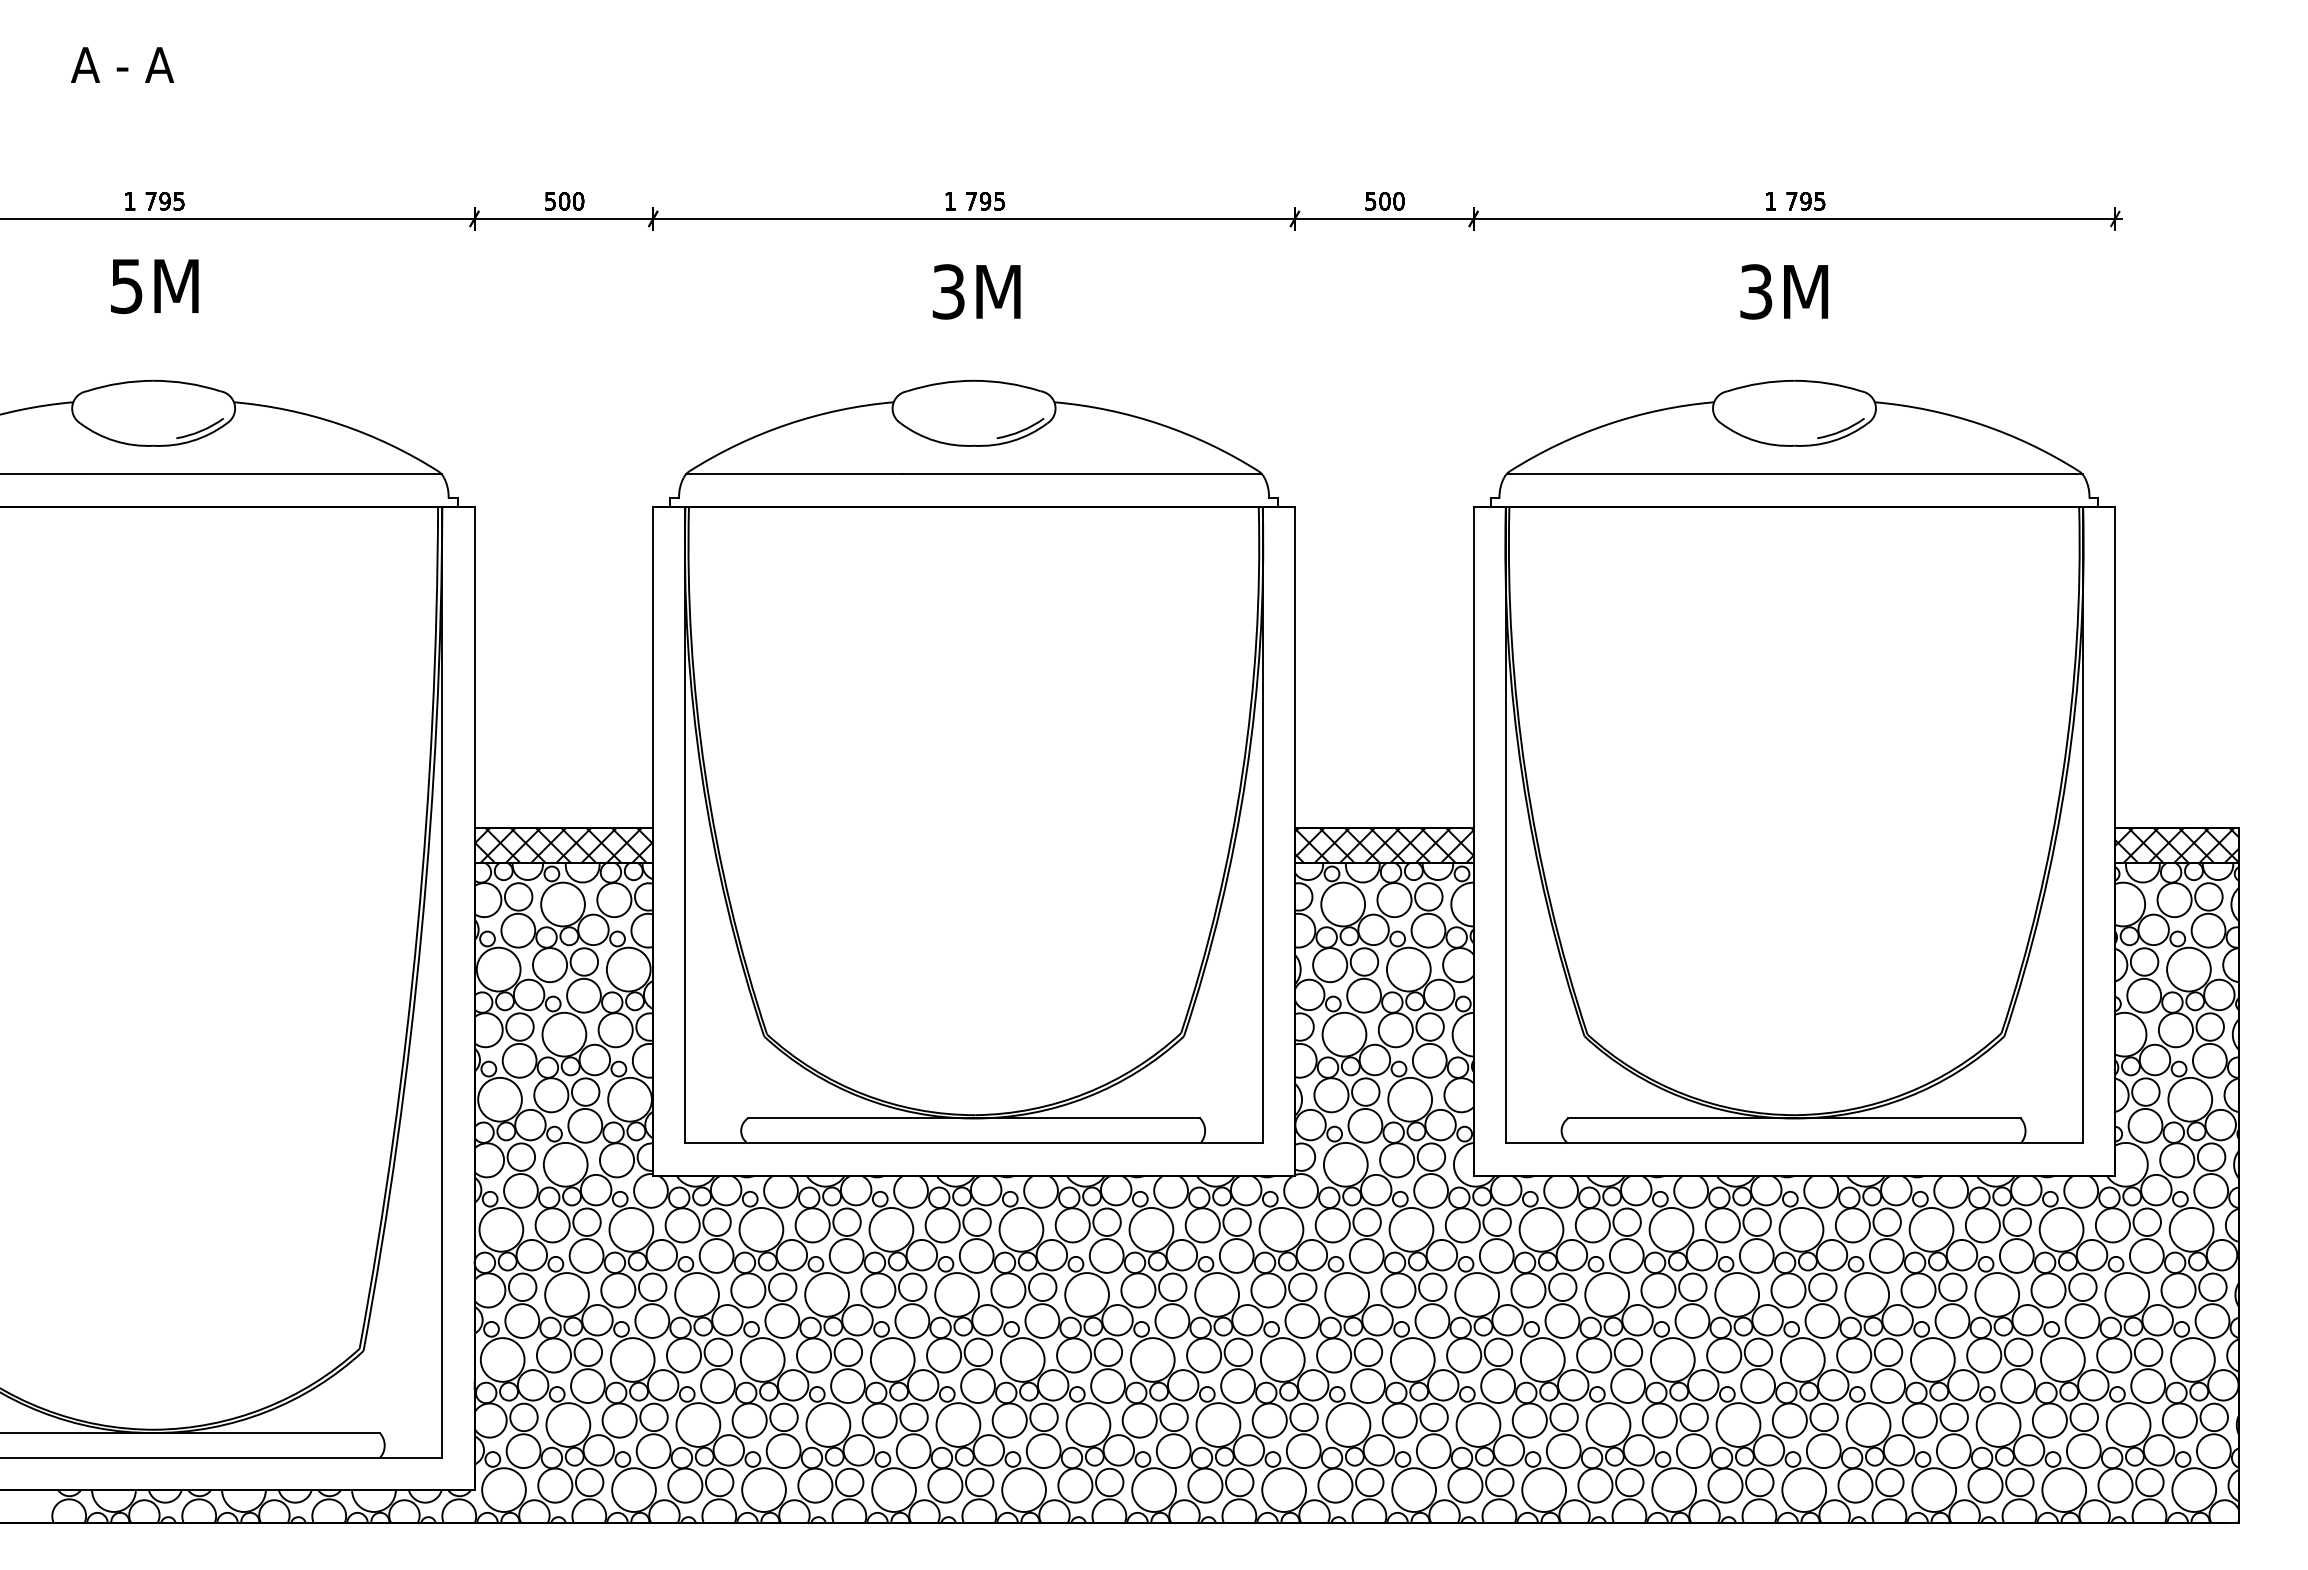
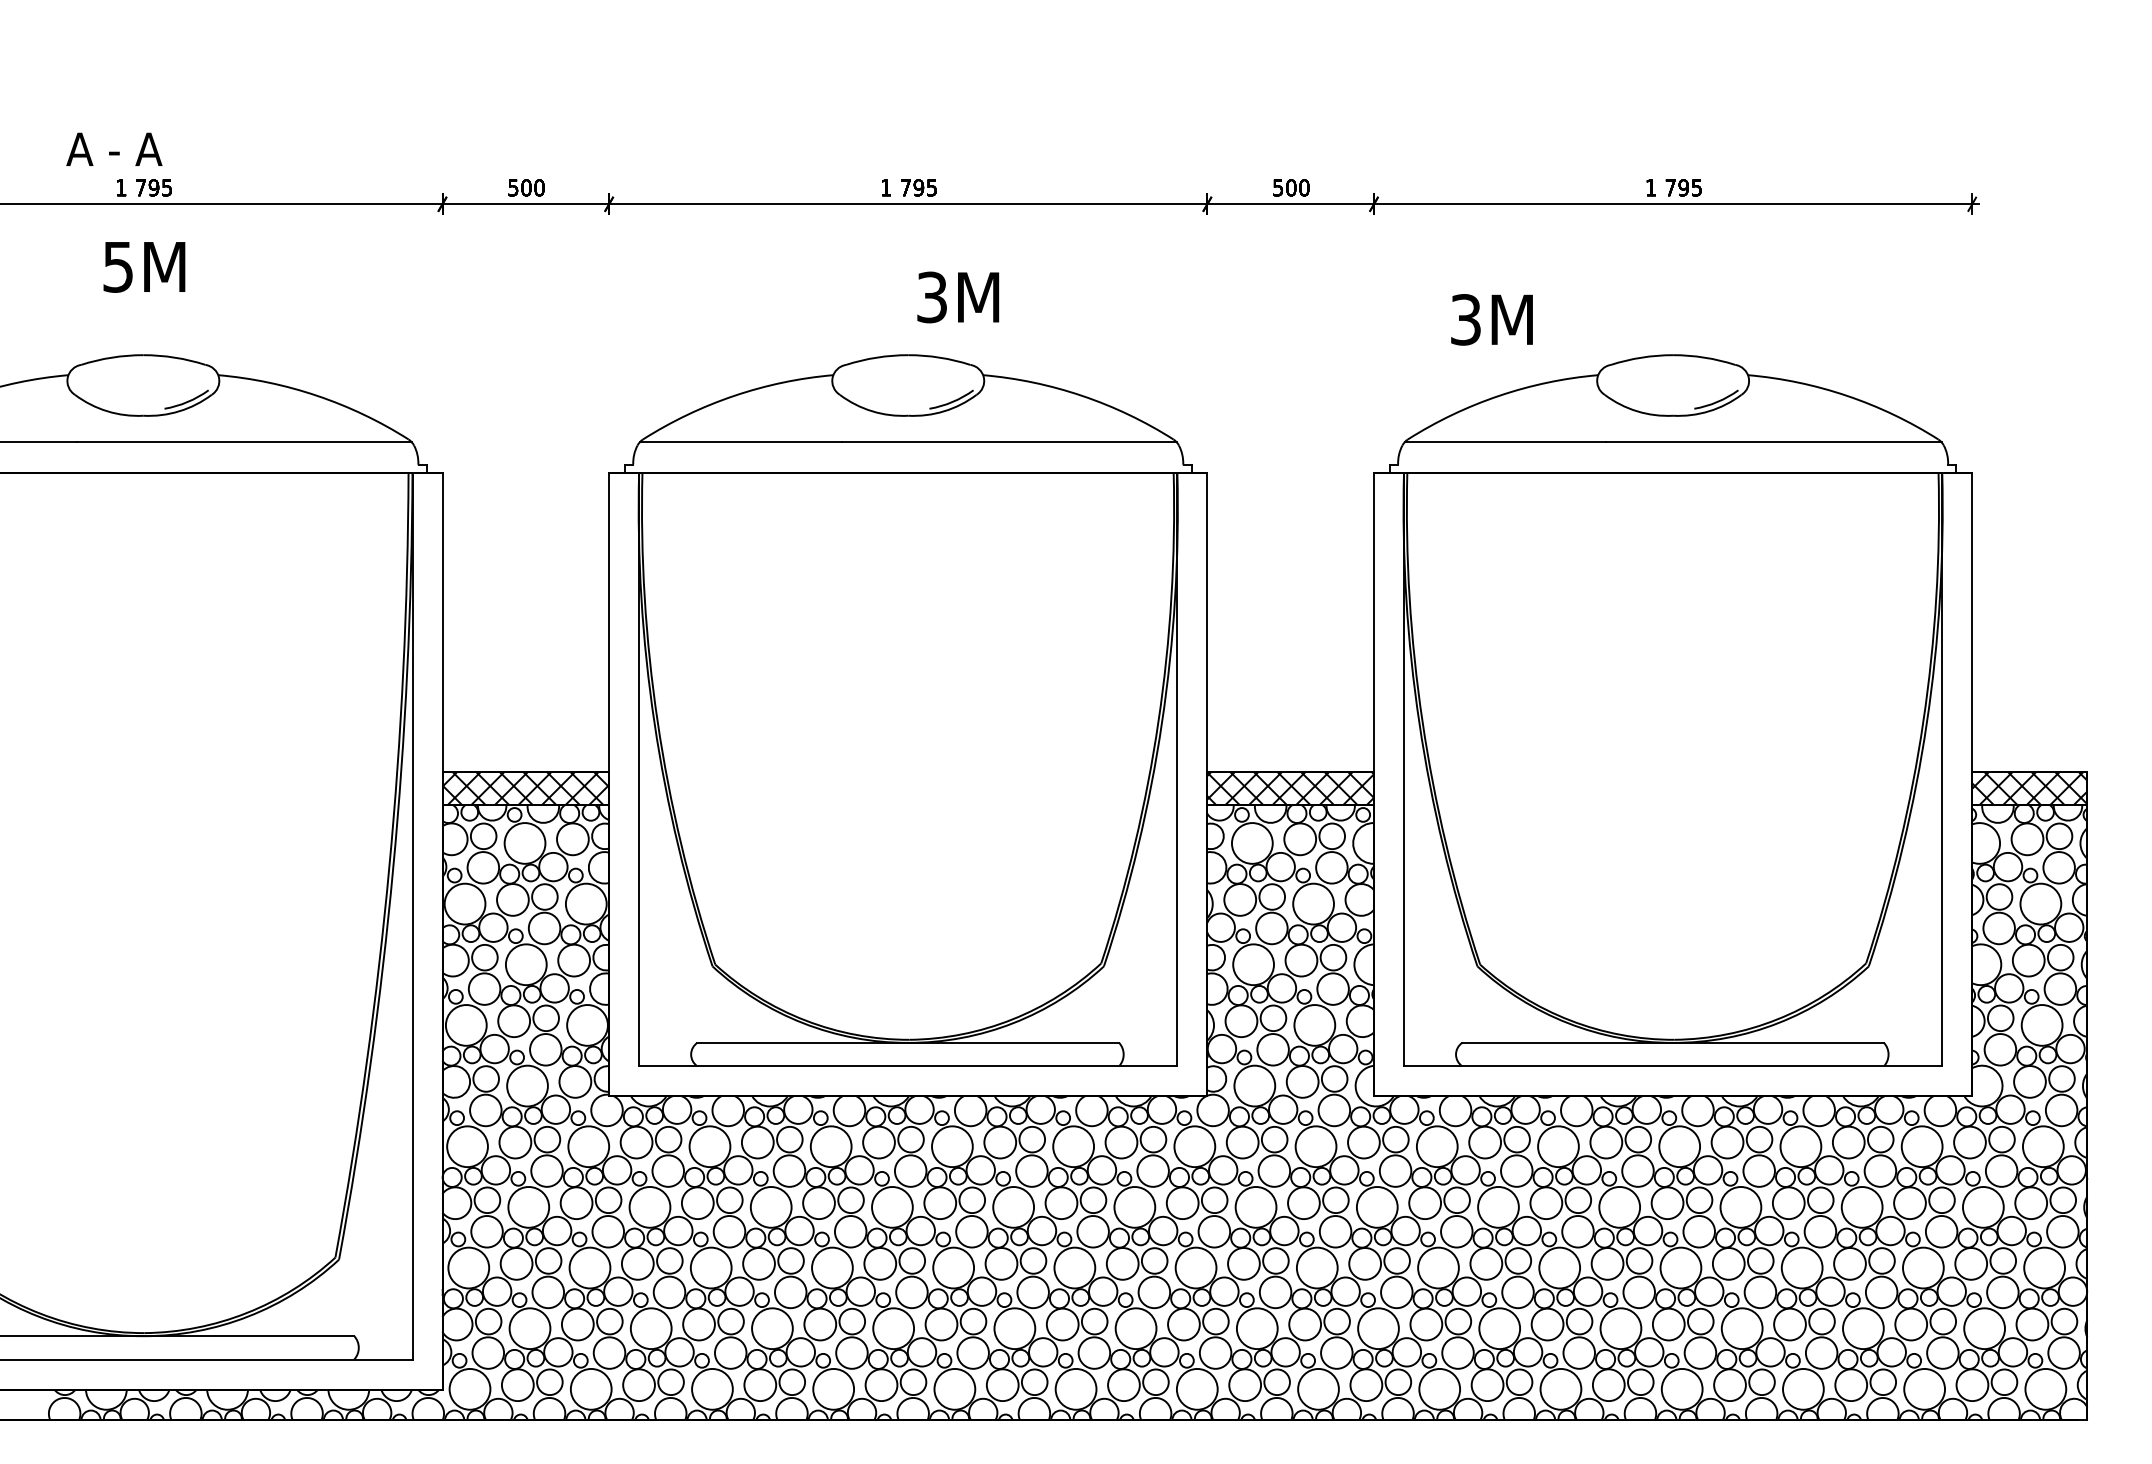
text: (122, 64) -> (114, 148), moved
text: (976, 291) -> (958, 297), moved
text: (1783, 291) -> (1491, 319), moved

